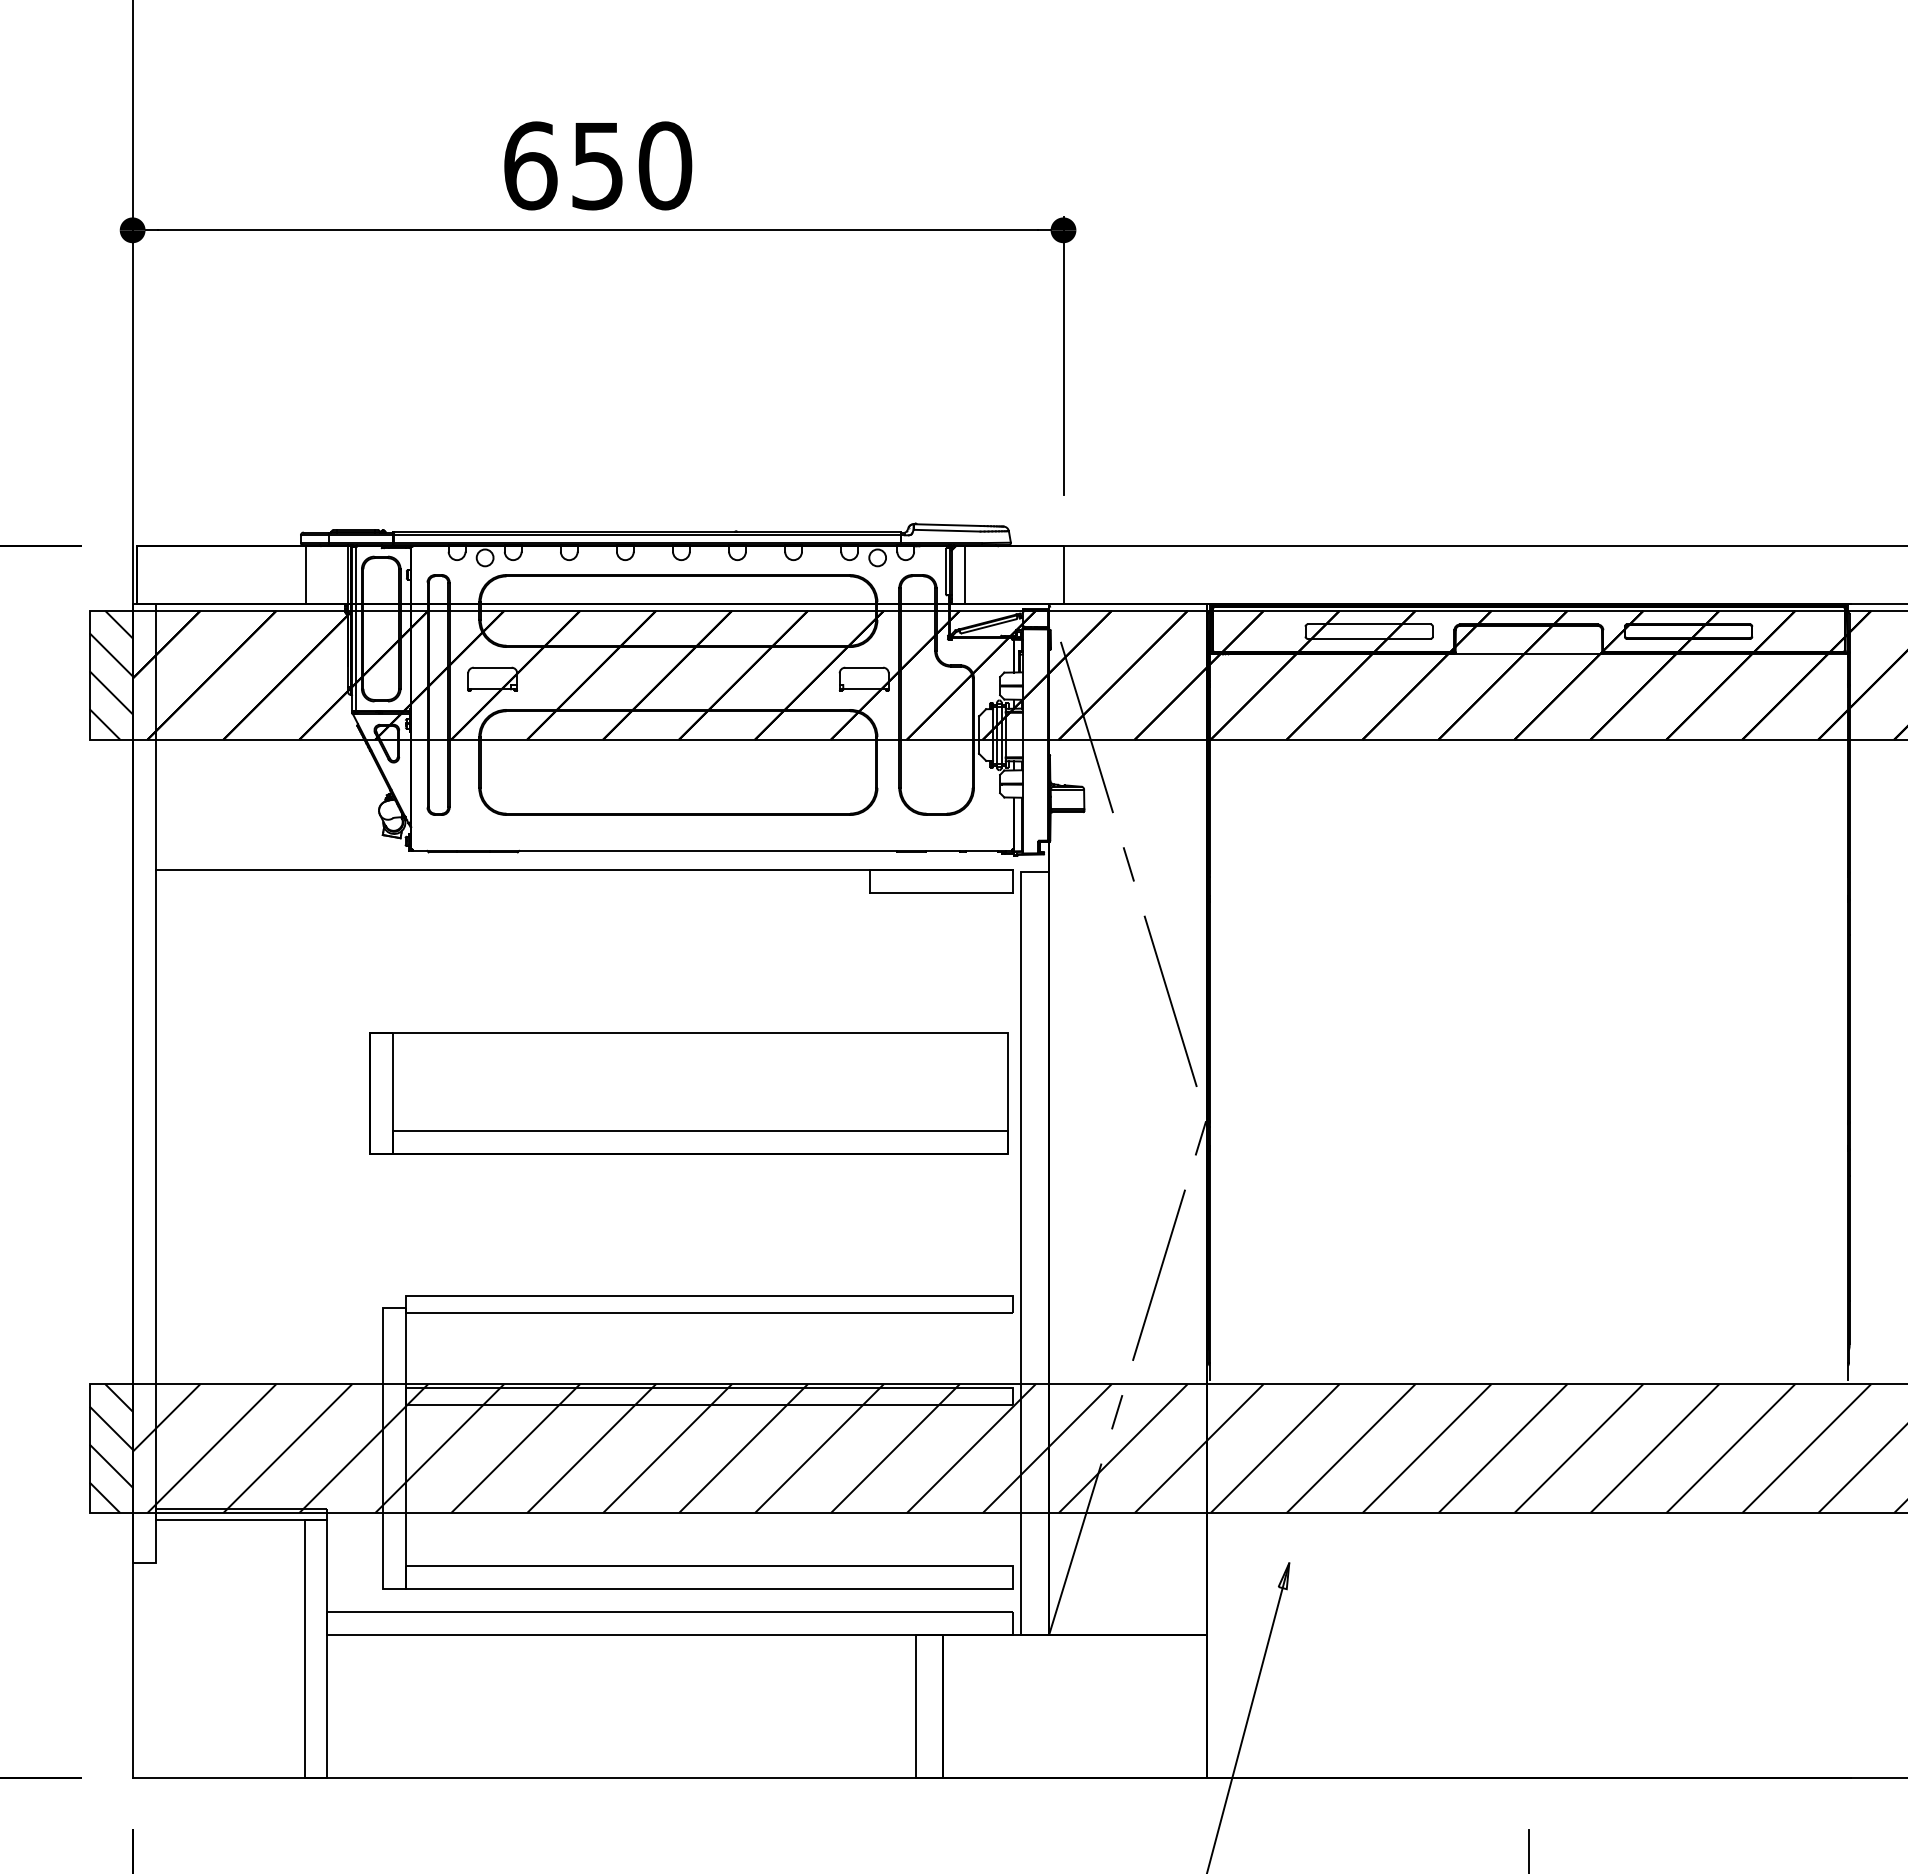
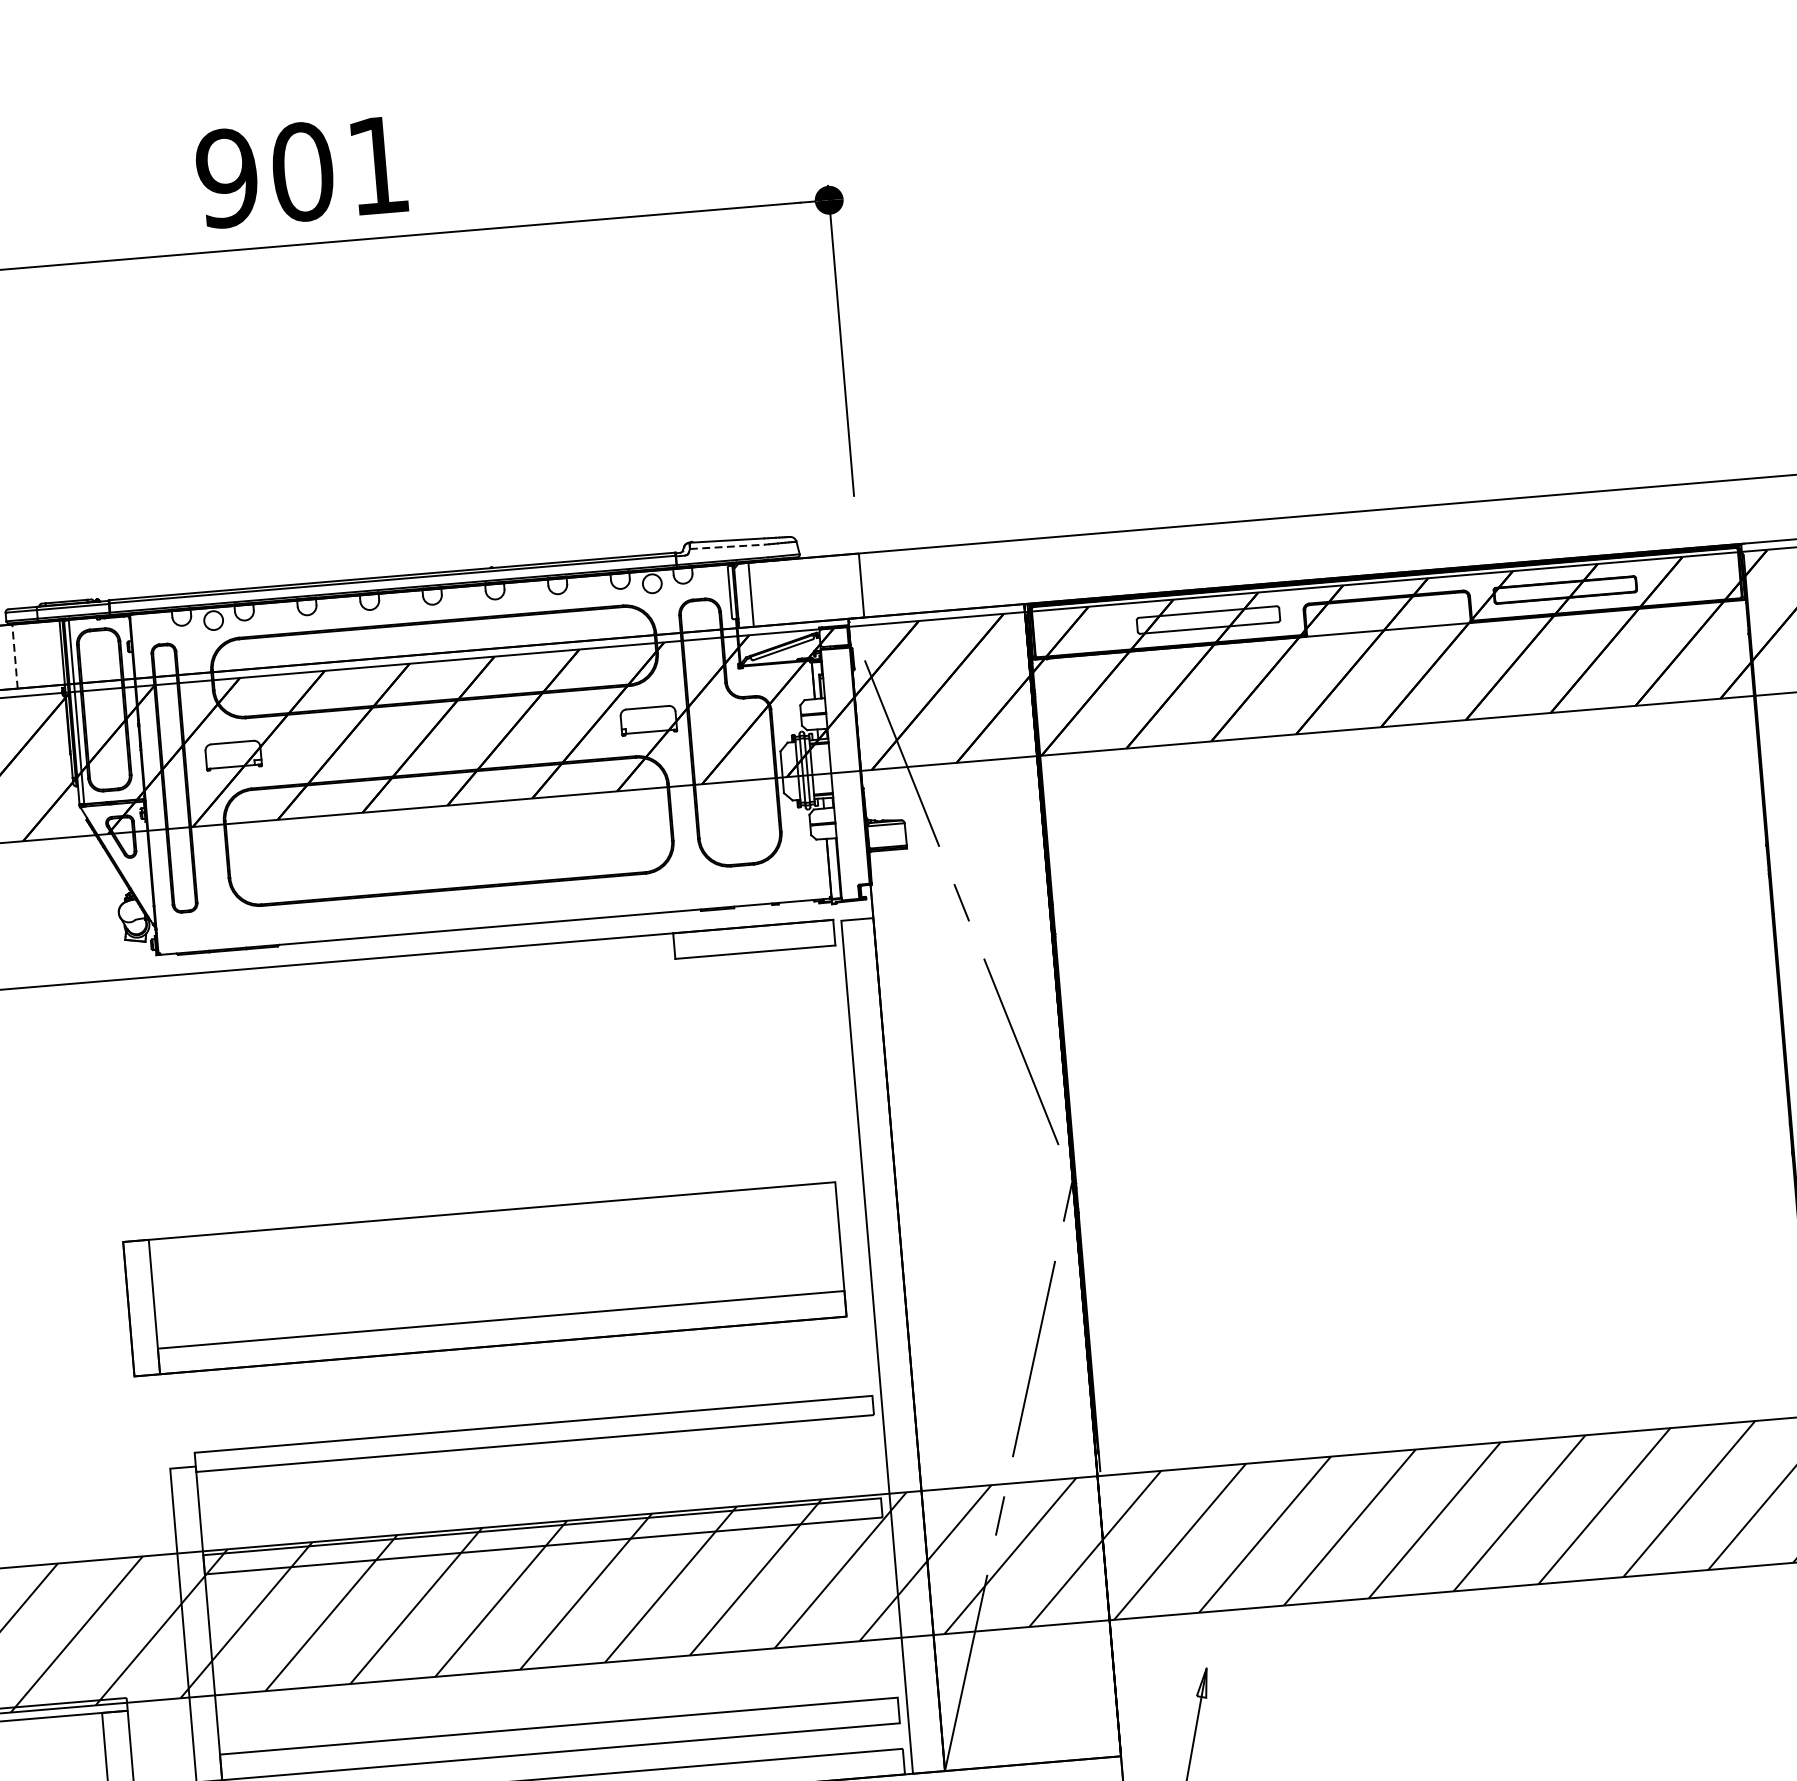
text: (597, 165) -> (302, 171), 650 -> 901
line: (947, 530) -> (727, 546), solid -> dashed
line: (305, 575) -> (14, 657), solid -> dashed
part: (688, 1093) -> (484, 1279), moved

